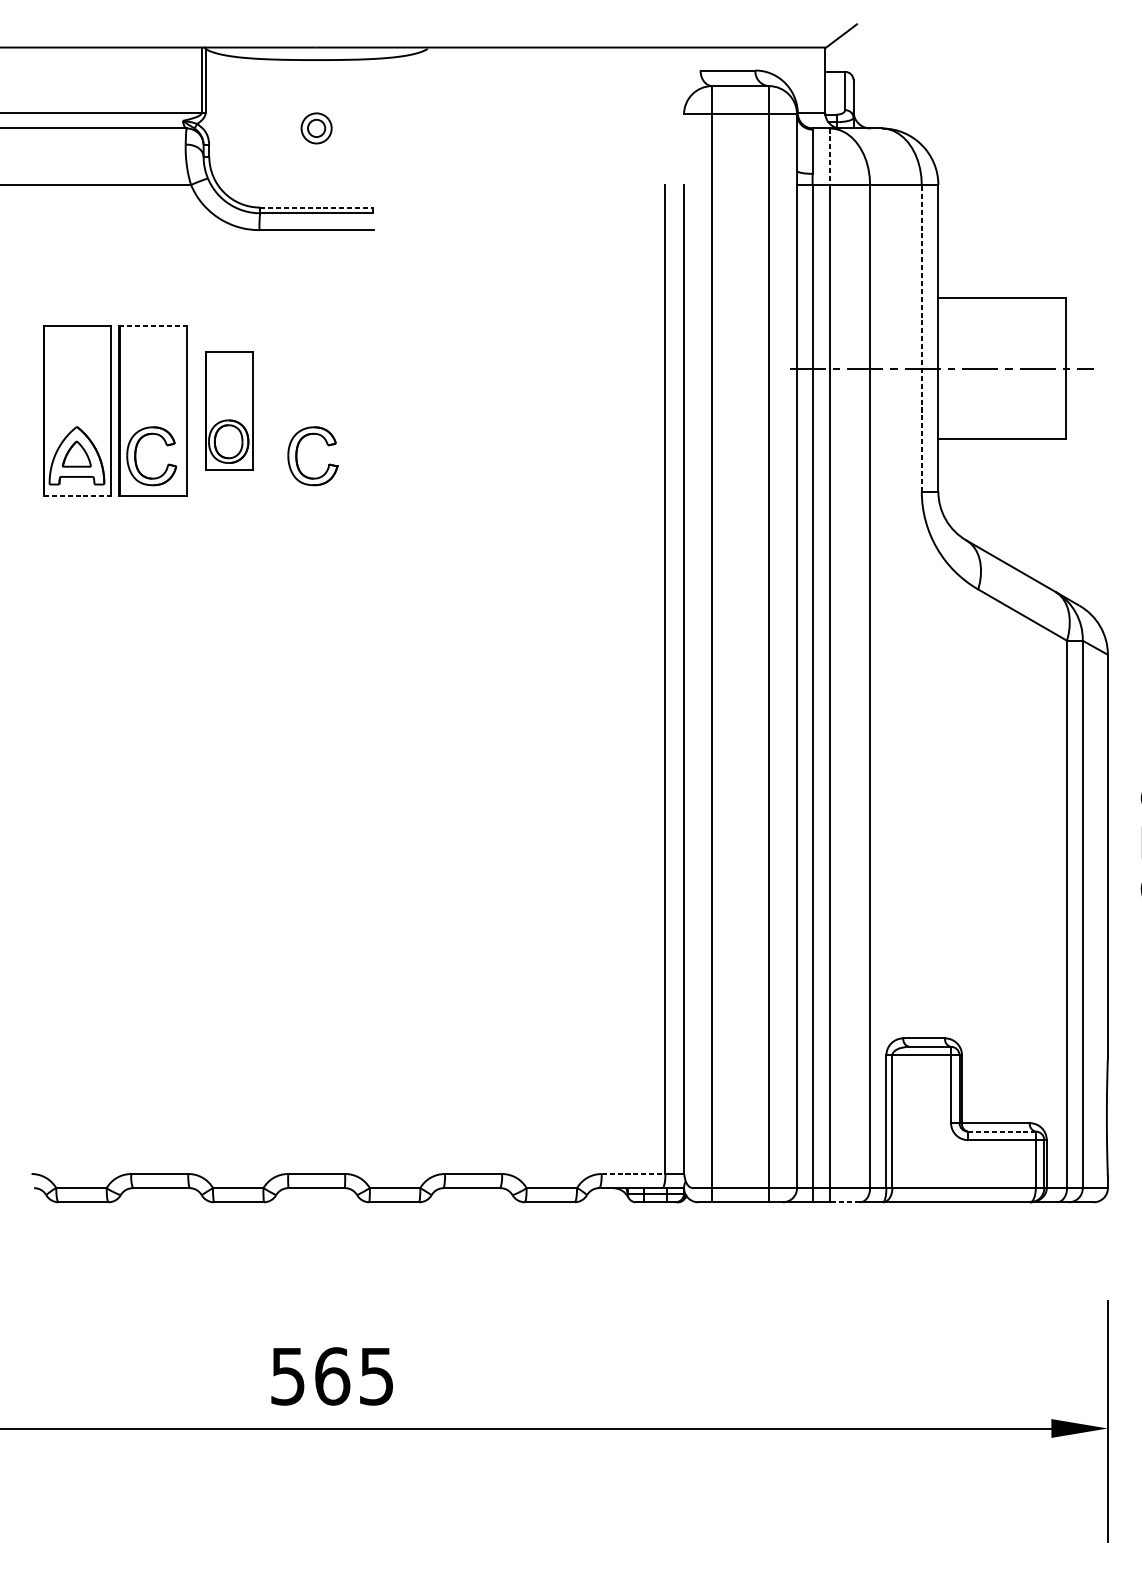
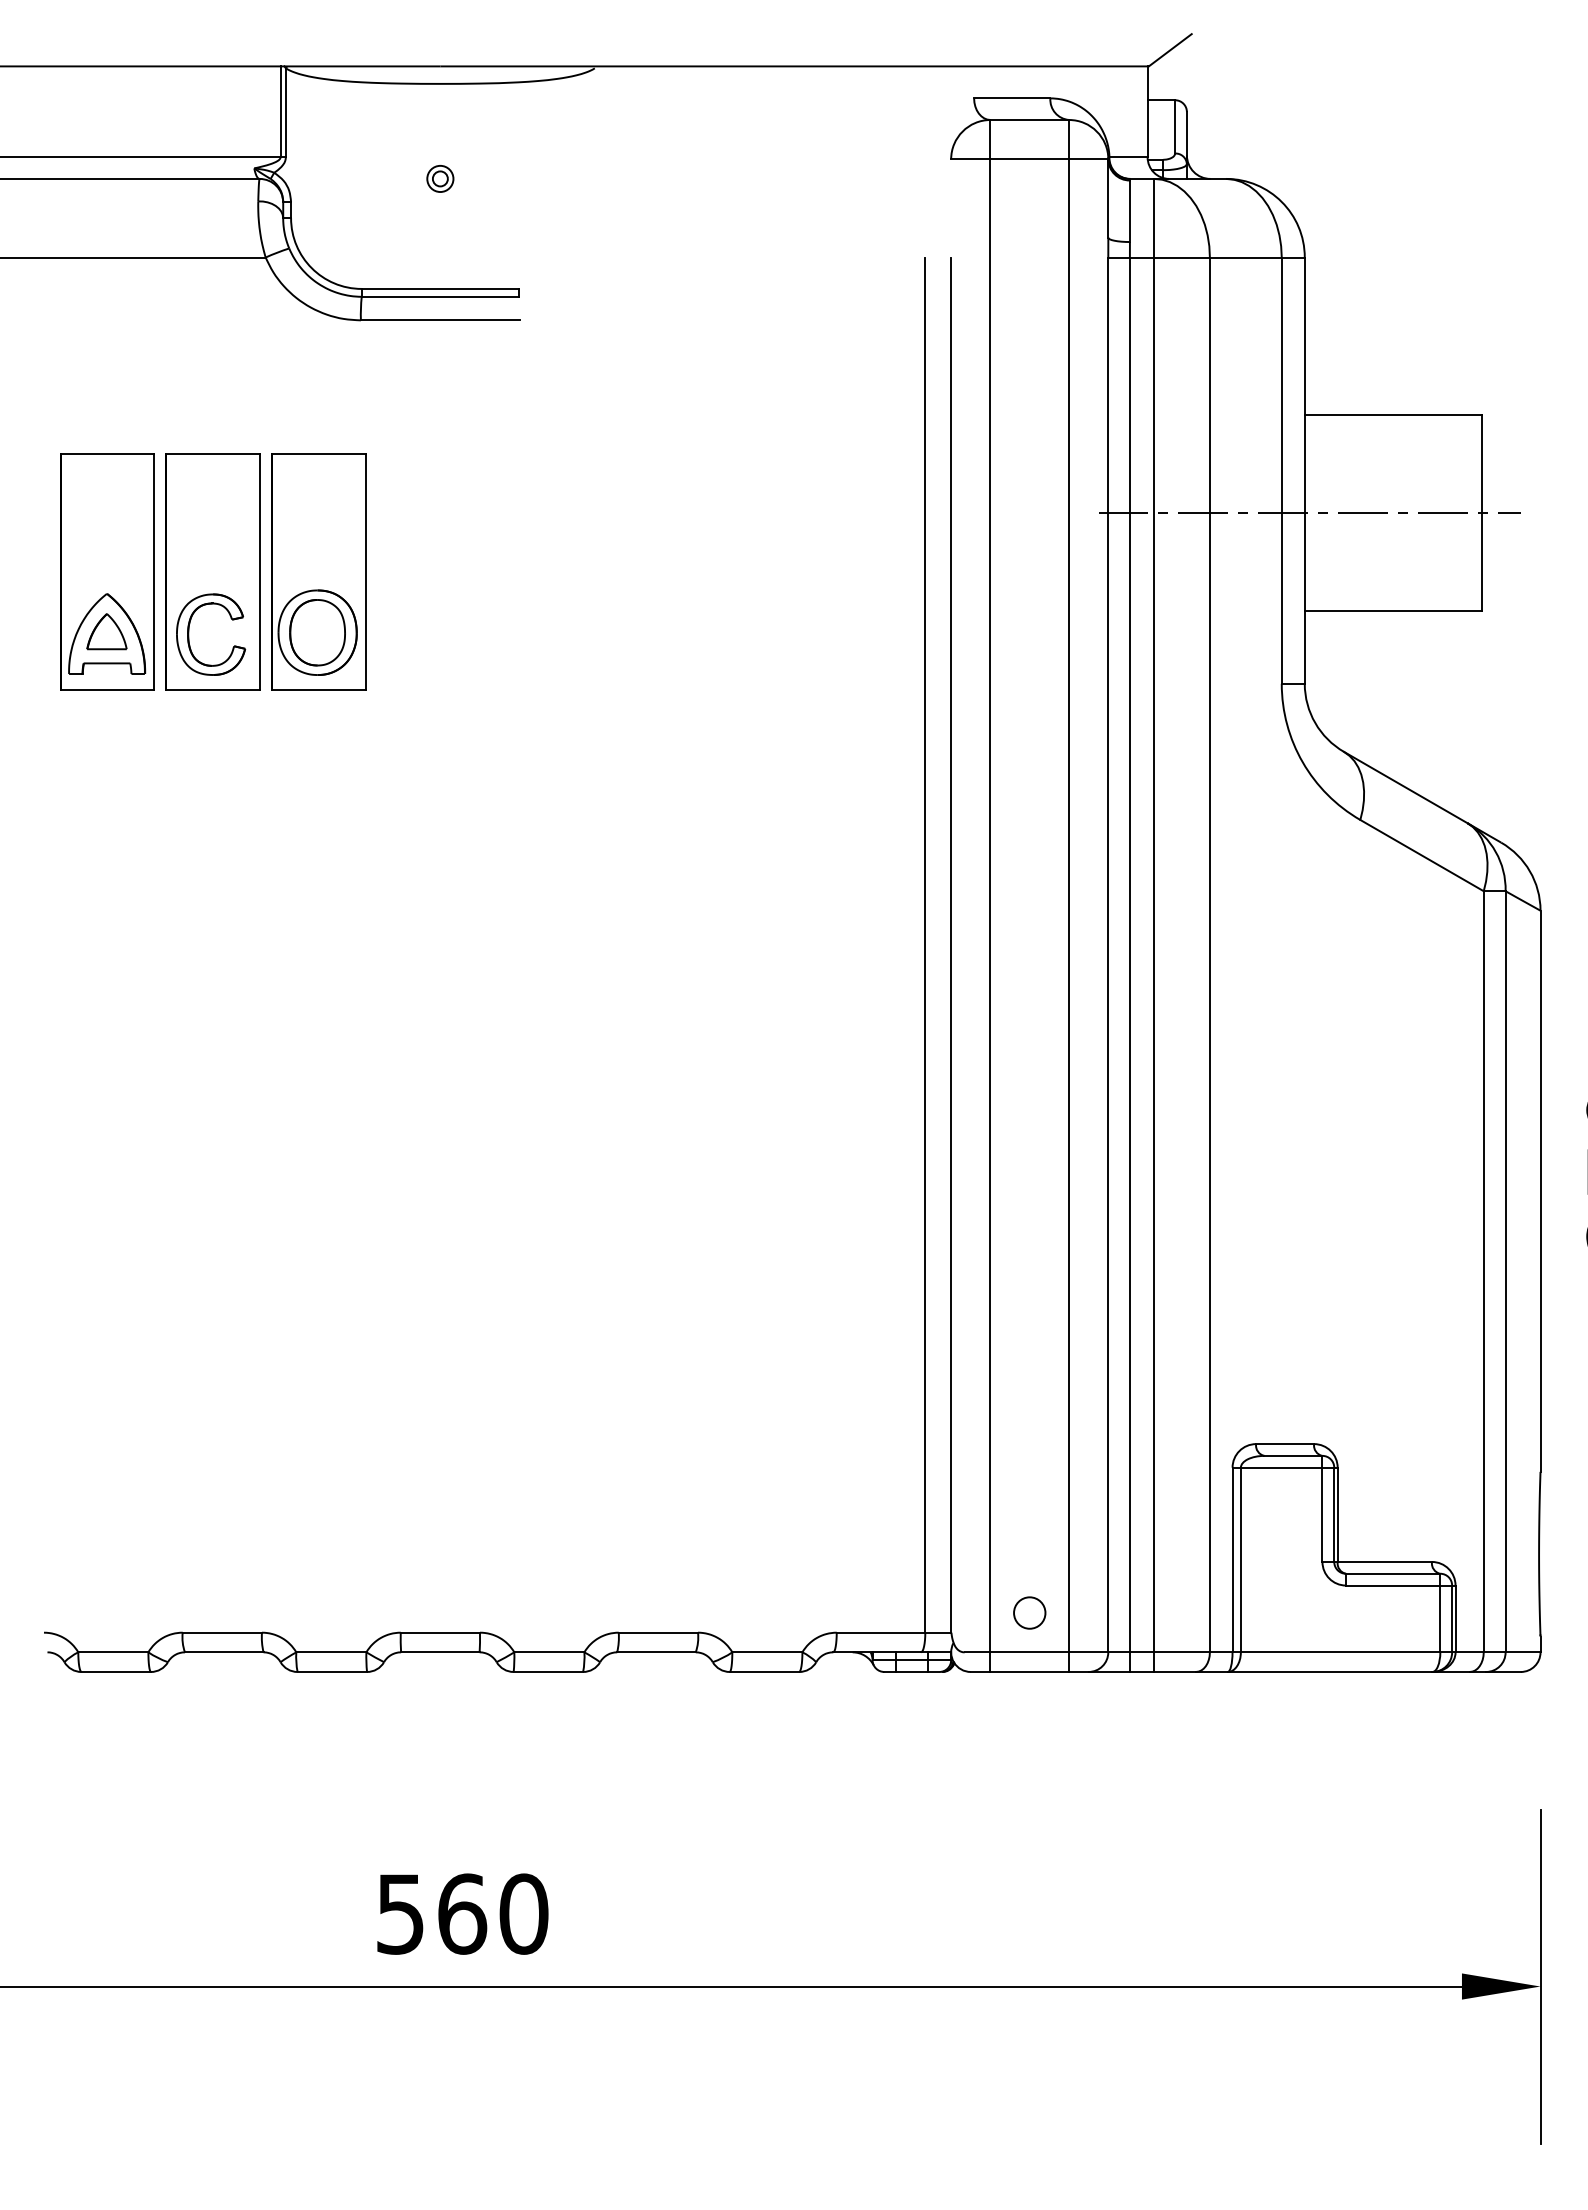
part: (316, 128) -> (440, 178), size x0.62
line: (830, 156) -> (1154, 218), dashed -> solid
line: (316, 207) -> (440, 288), dashed -> solid
line: (153, 325) -> (213, 453), dashed -> solid
line: (921, 338) -> (1281, 470), dashed -> solid
part: (229, 410) -> (318, 571), size x1.43
part: (297, 456) -> (413, 634), removed
line: (77, 495) -> (107, 689), dashed -> solid
line: (1002, 1131) -> (1393, 1573), dashed -> solid
circle: (740, 1159) -> (1029, 1612), added
line: (633, 1173) -> (881, 1632), dashed -> solid
line: (845, 1201) -> (1175, 1671), dashed -> solid
text: (376, 1375) -> (523, 1913), 565 -> 560

